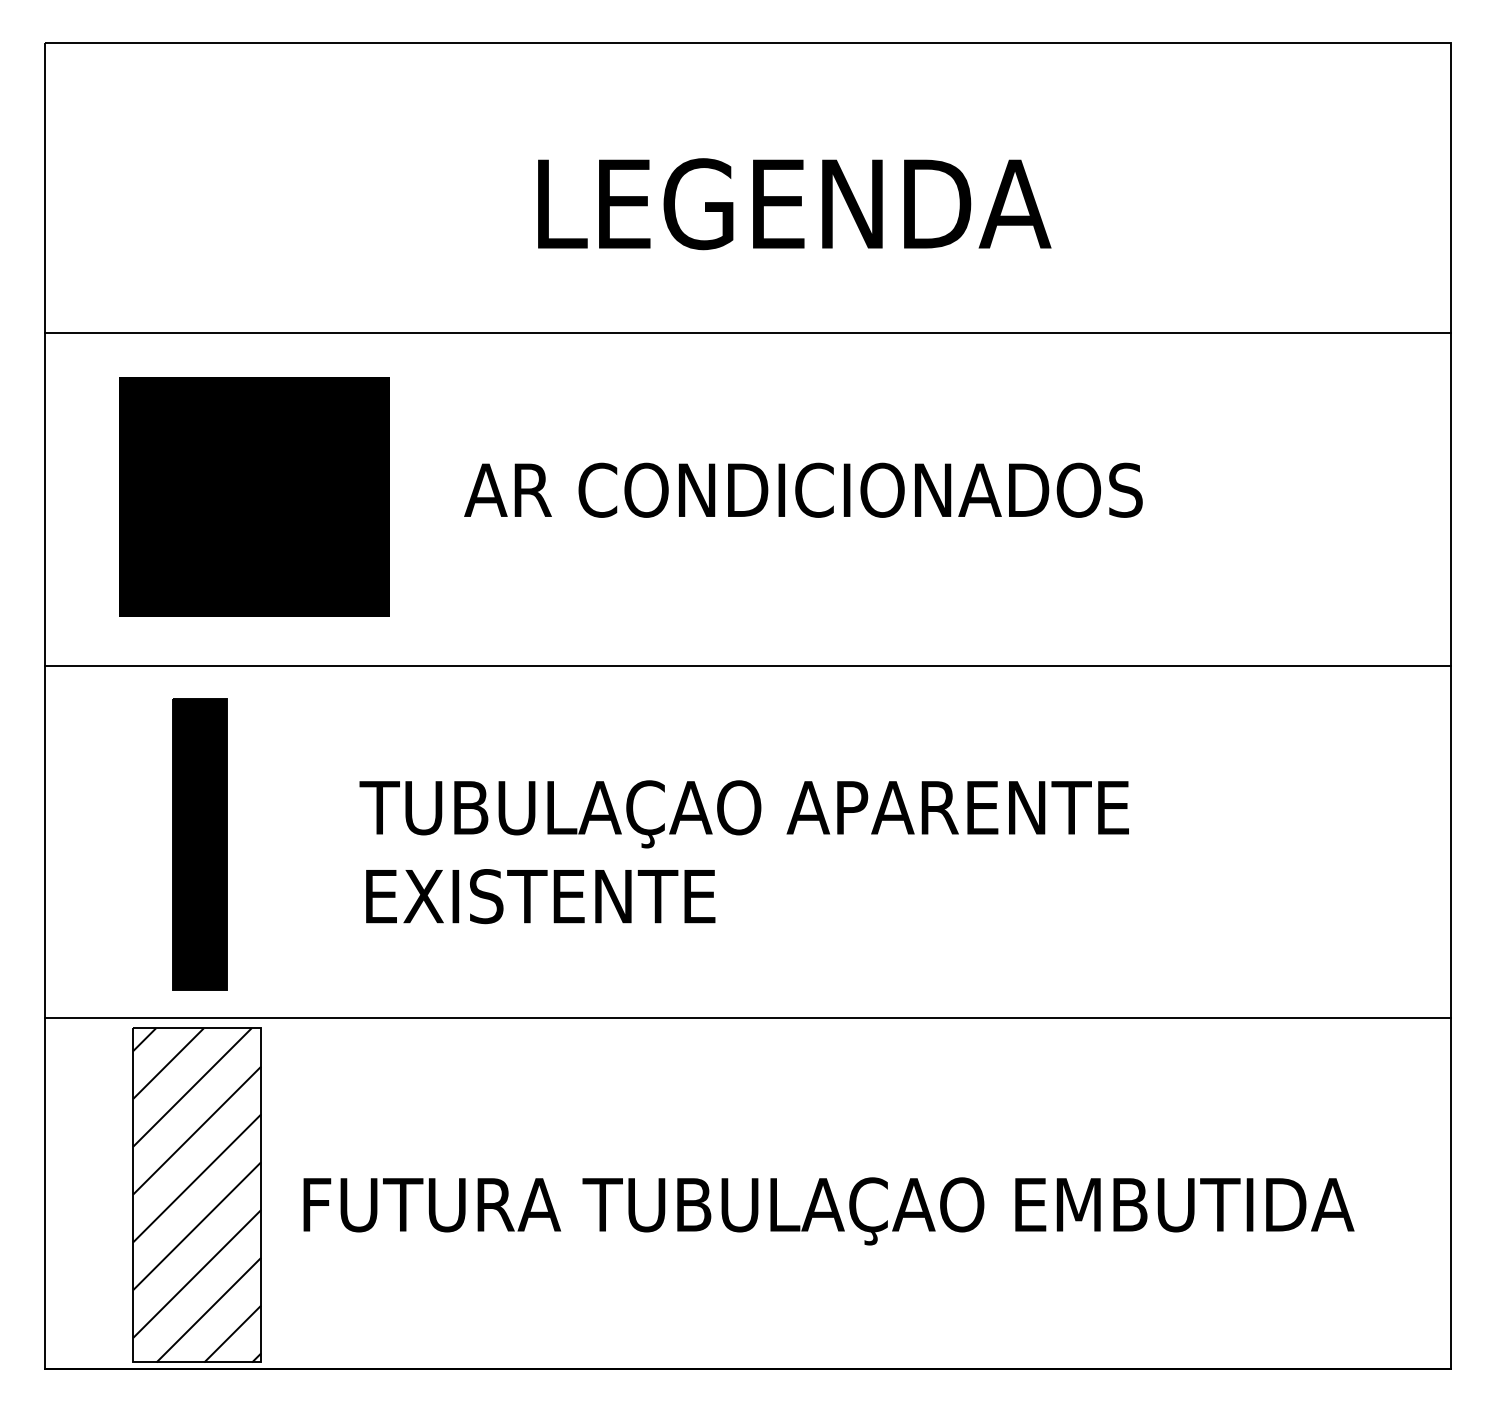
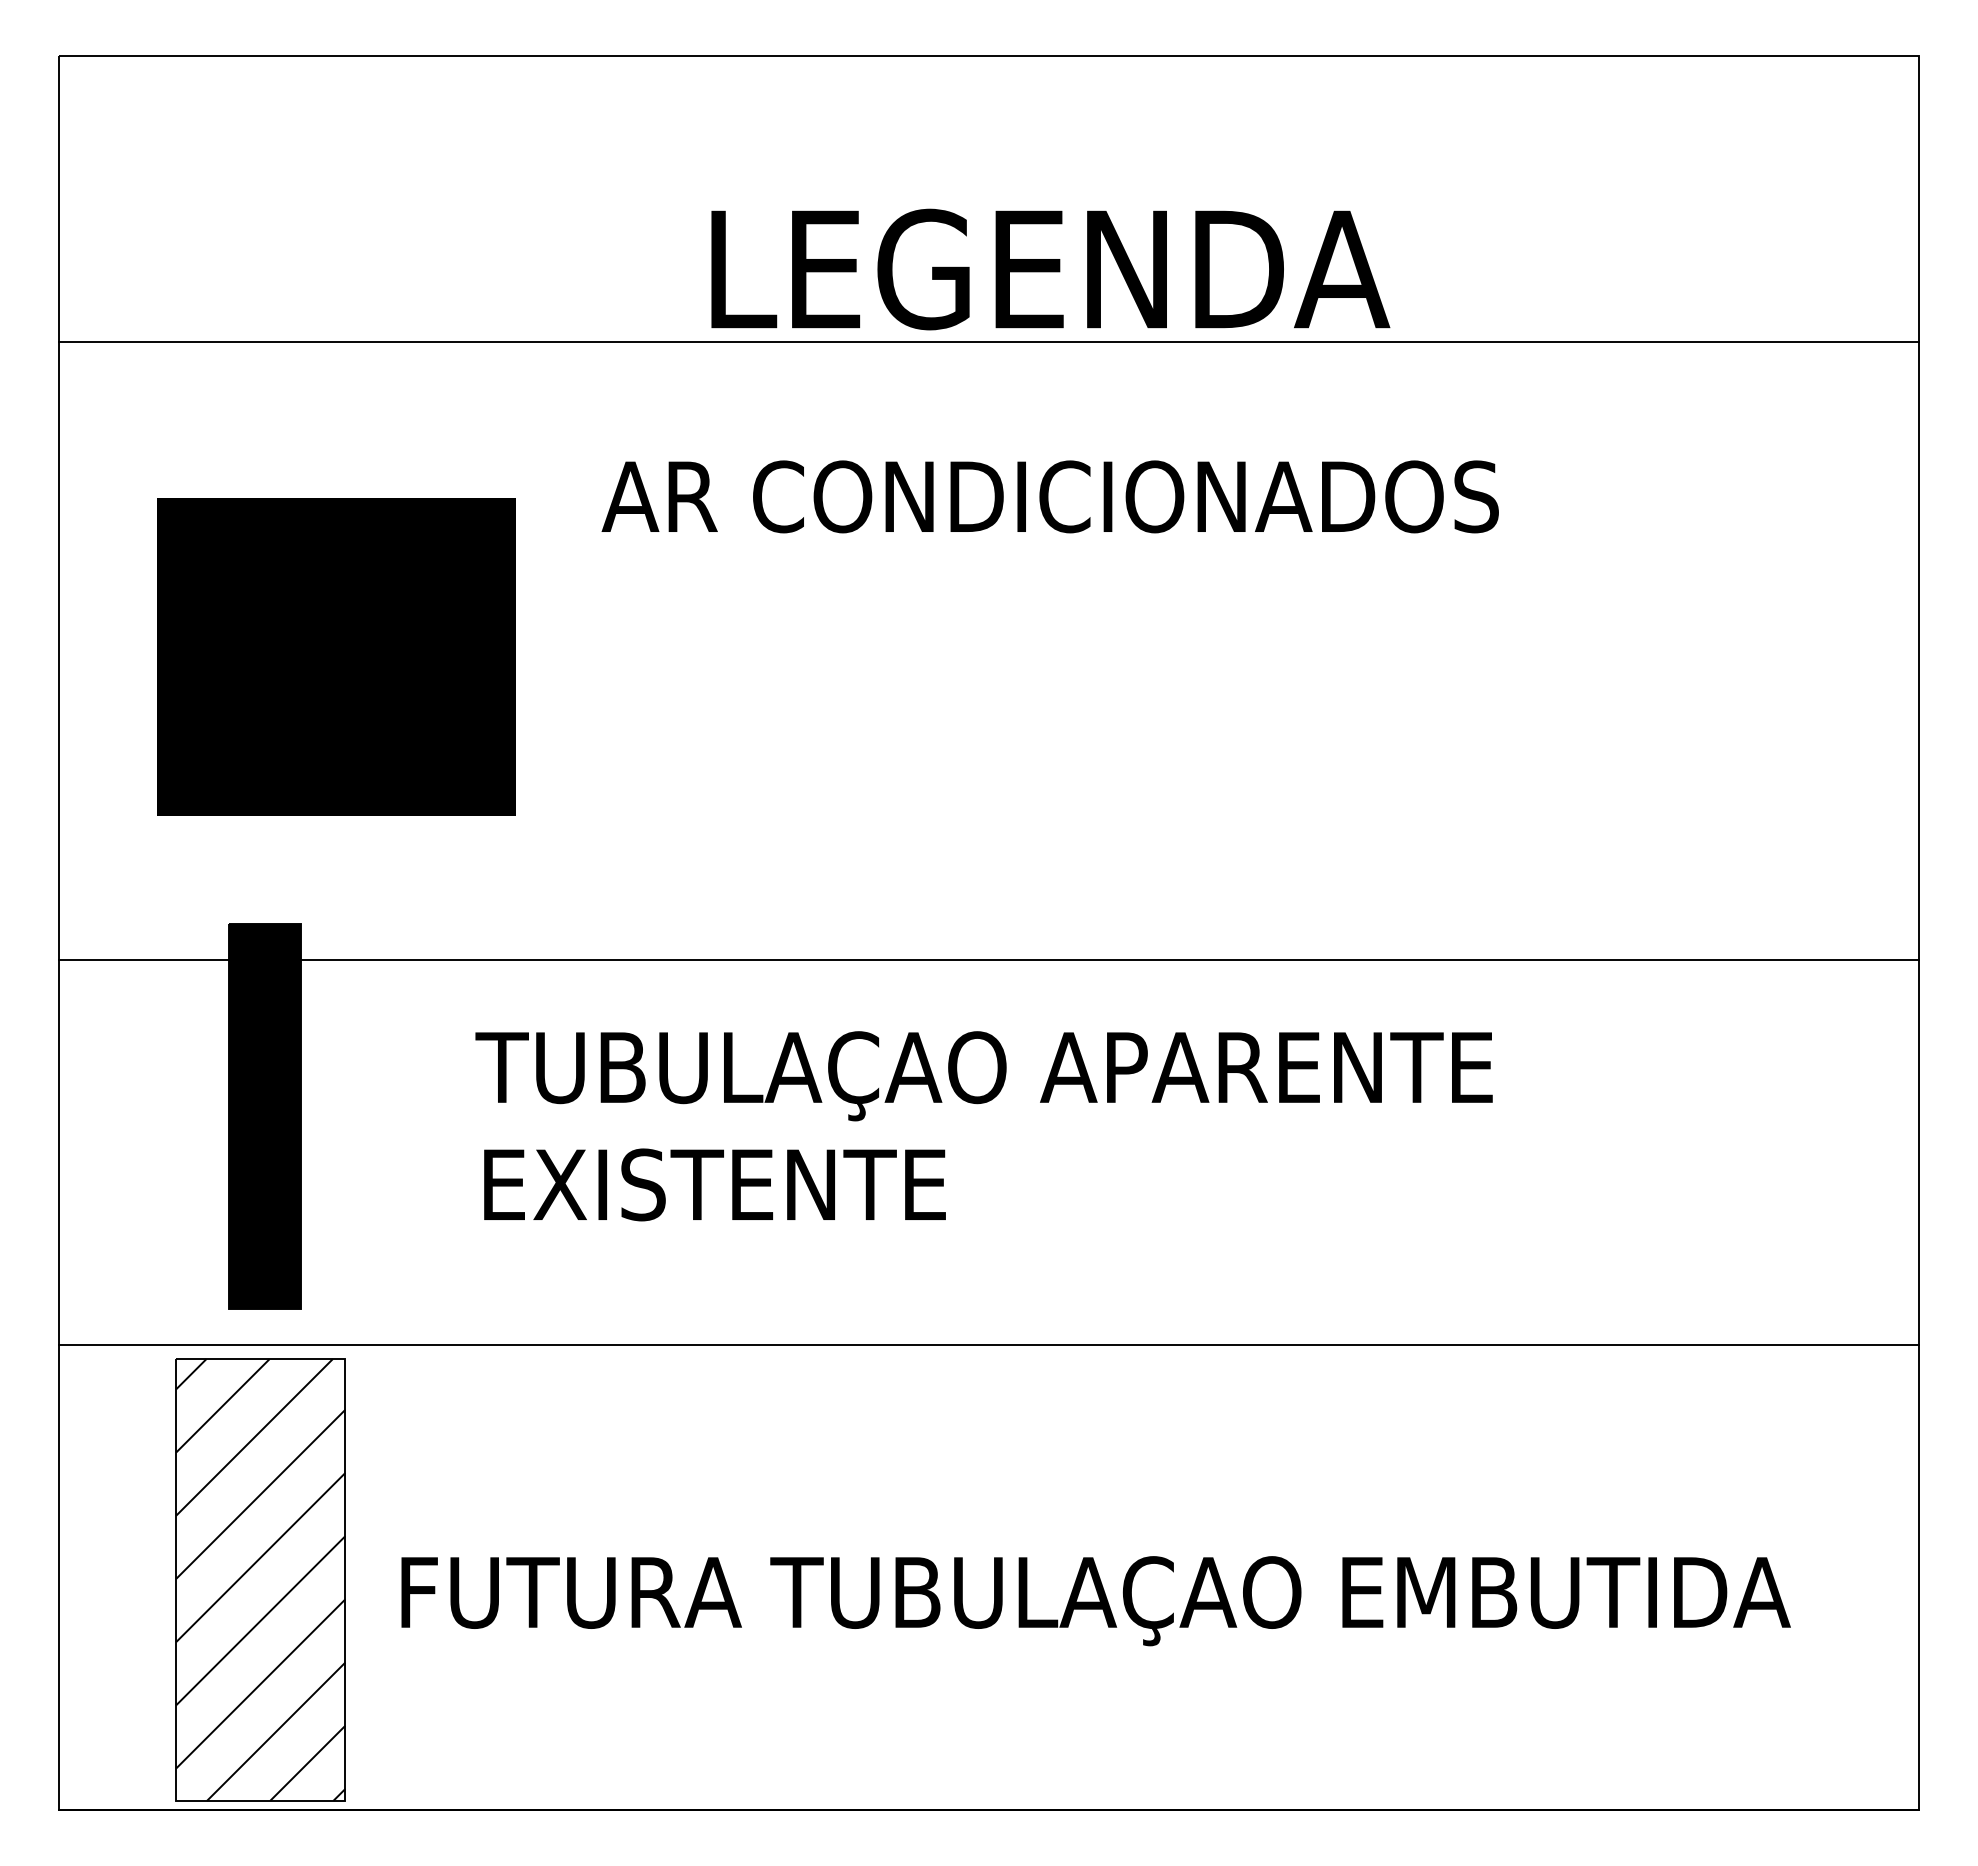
line: (747, 332) -> (988, 342), moved
text: (802, 490) -> (1049, 496), moved
line: (747, 666) -> (988, 960), moved

